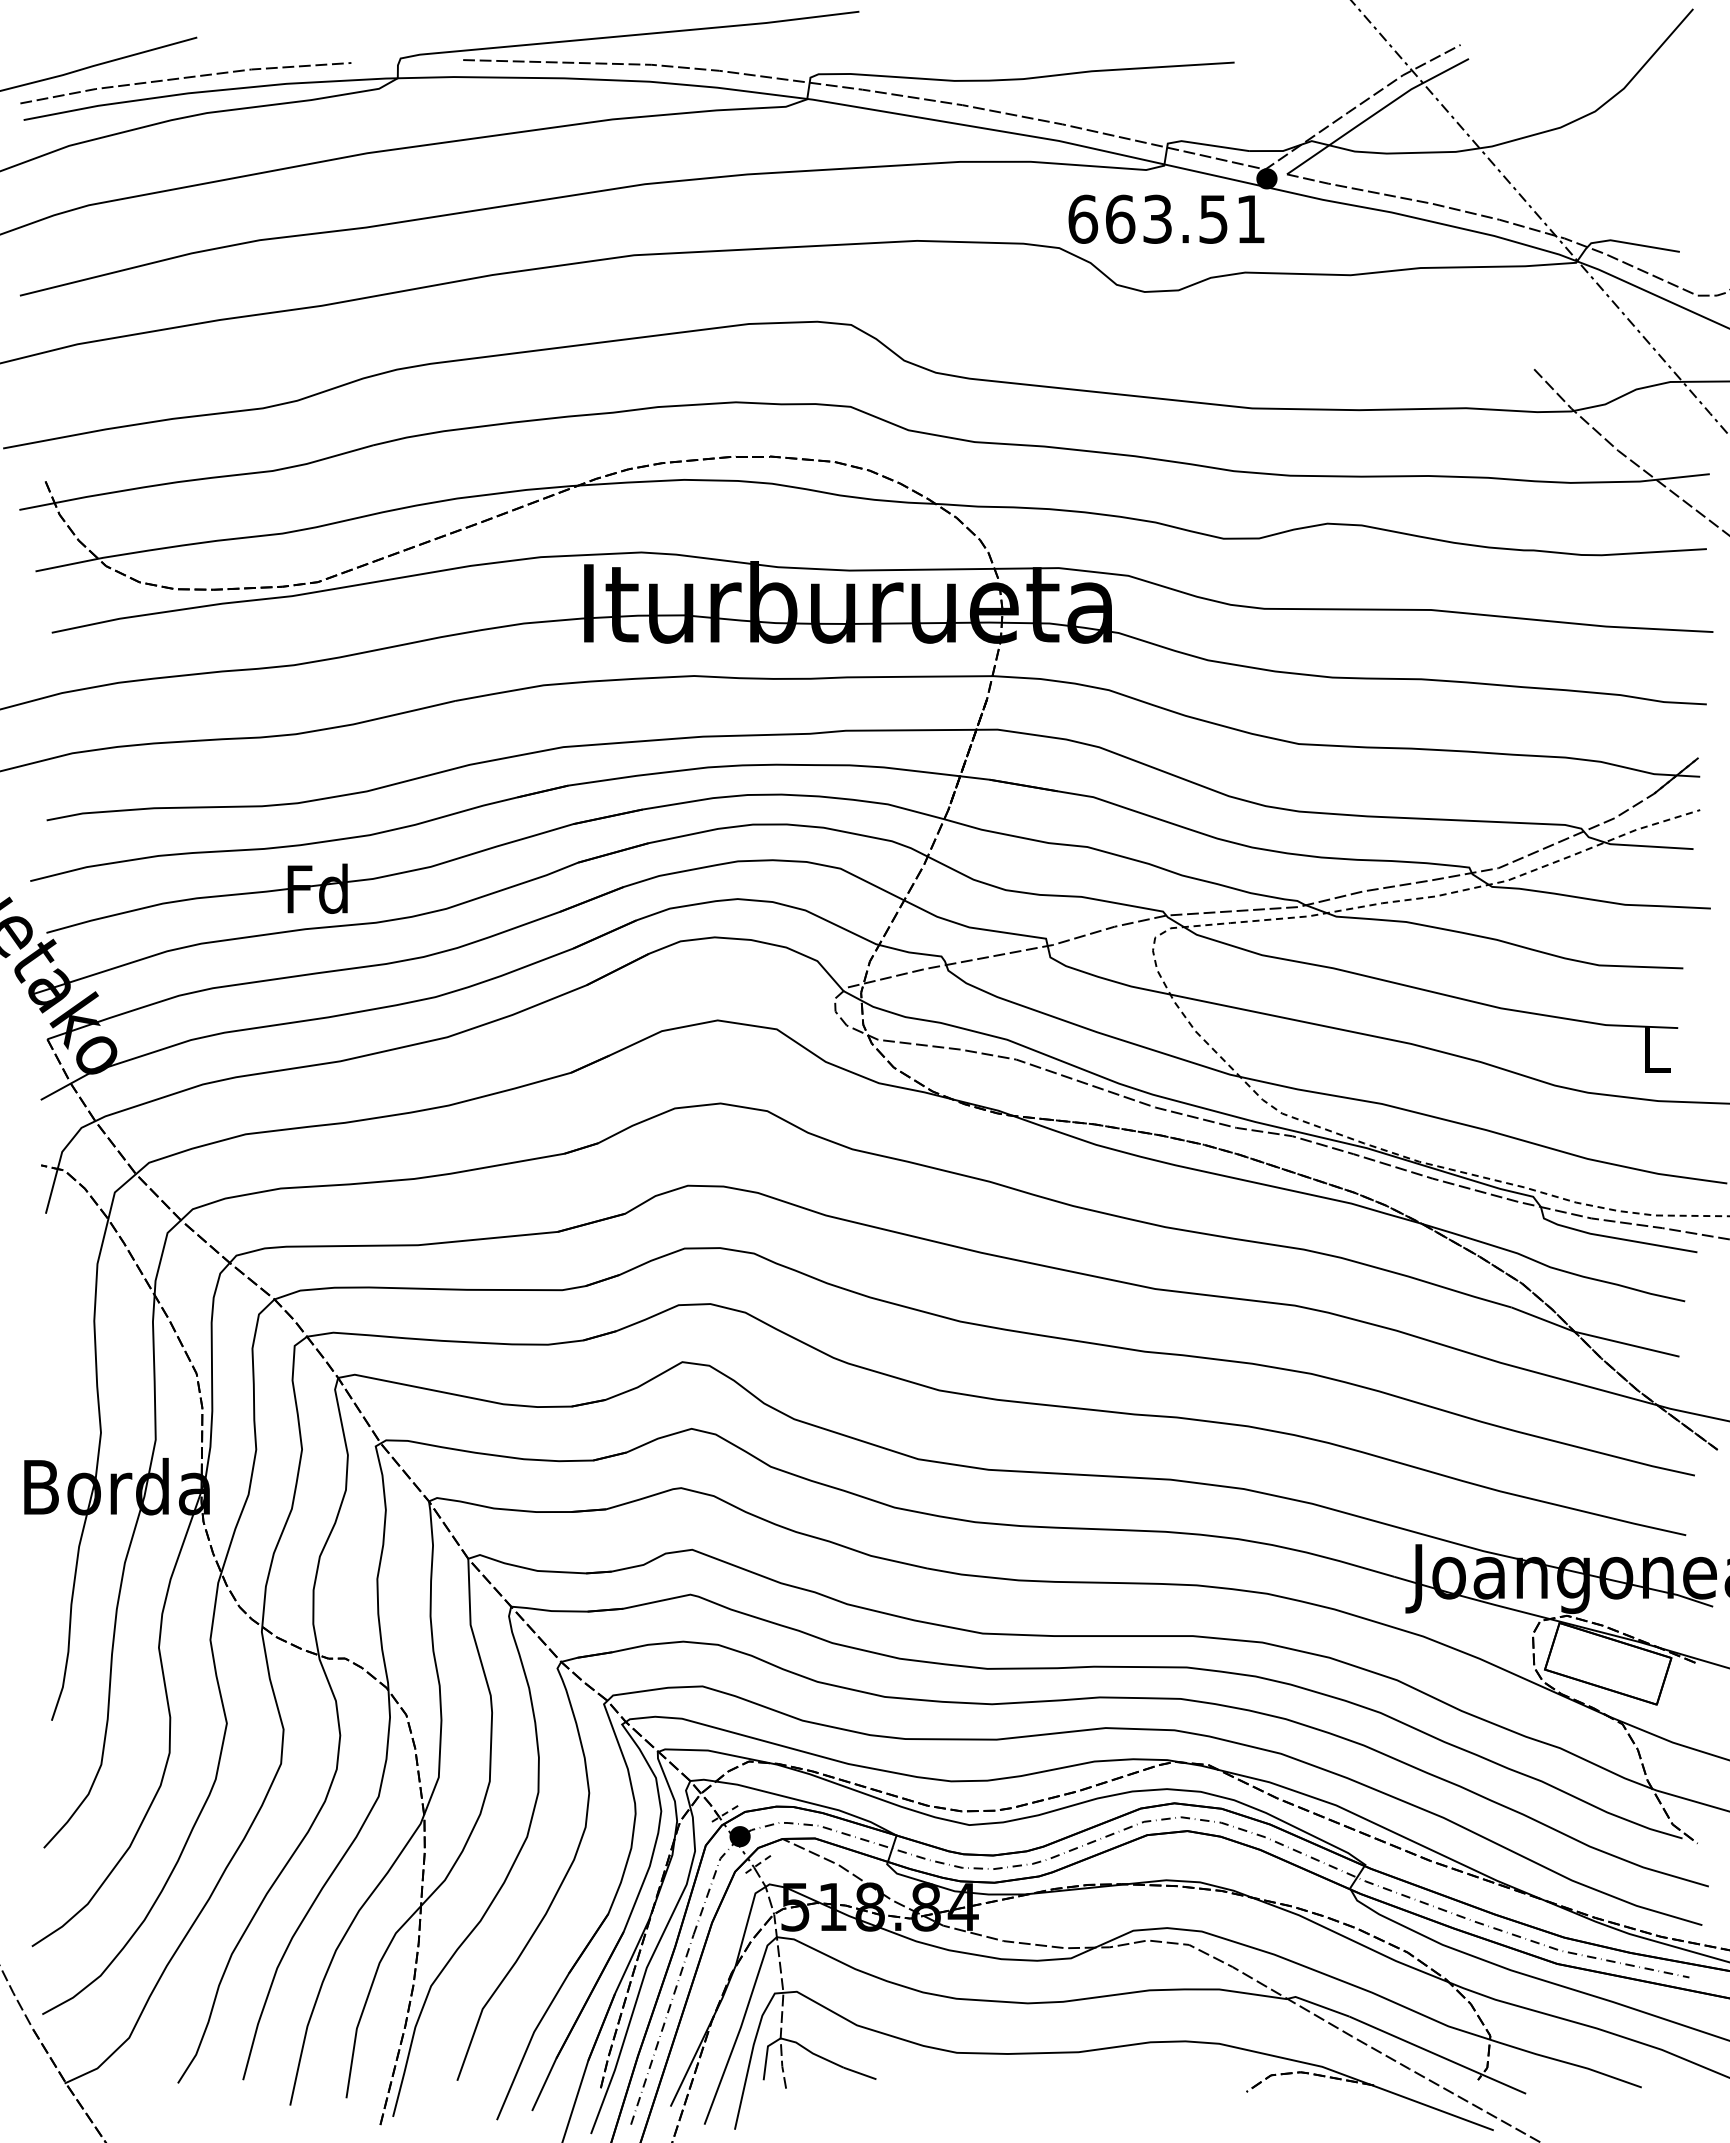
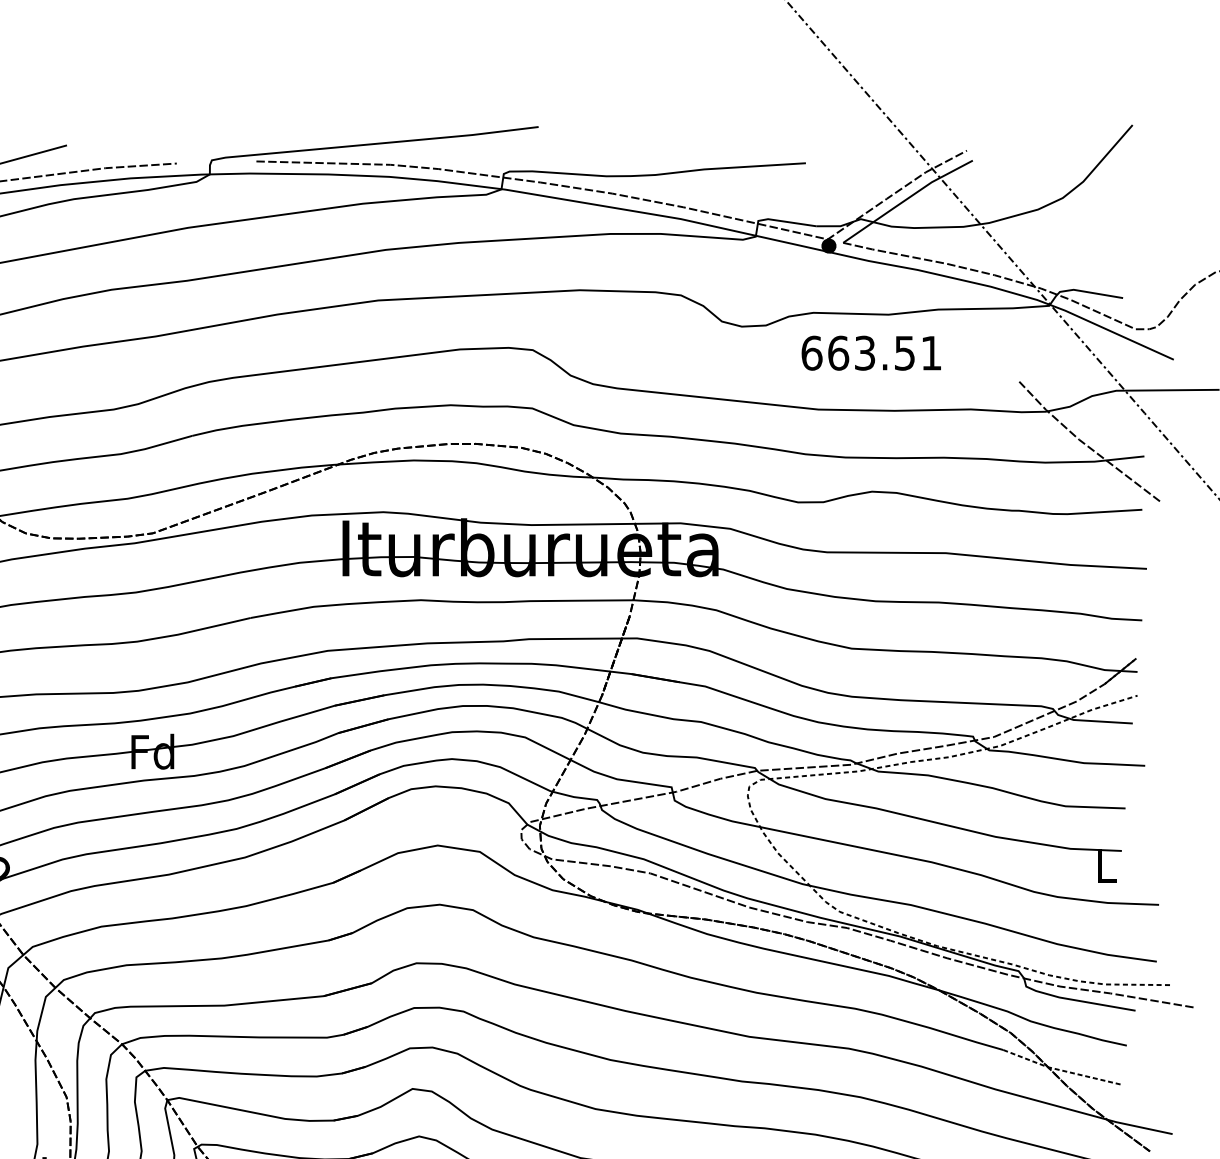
text: (1166, 218) -> (871, 352), moved
line: (1594, 1336) -> (1062, 1070), solid -> dashed

